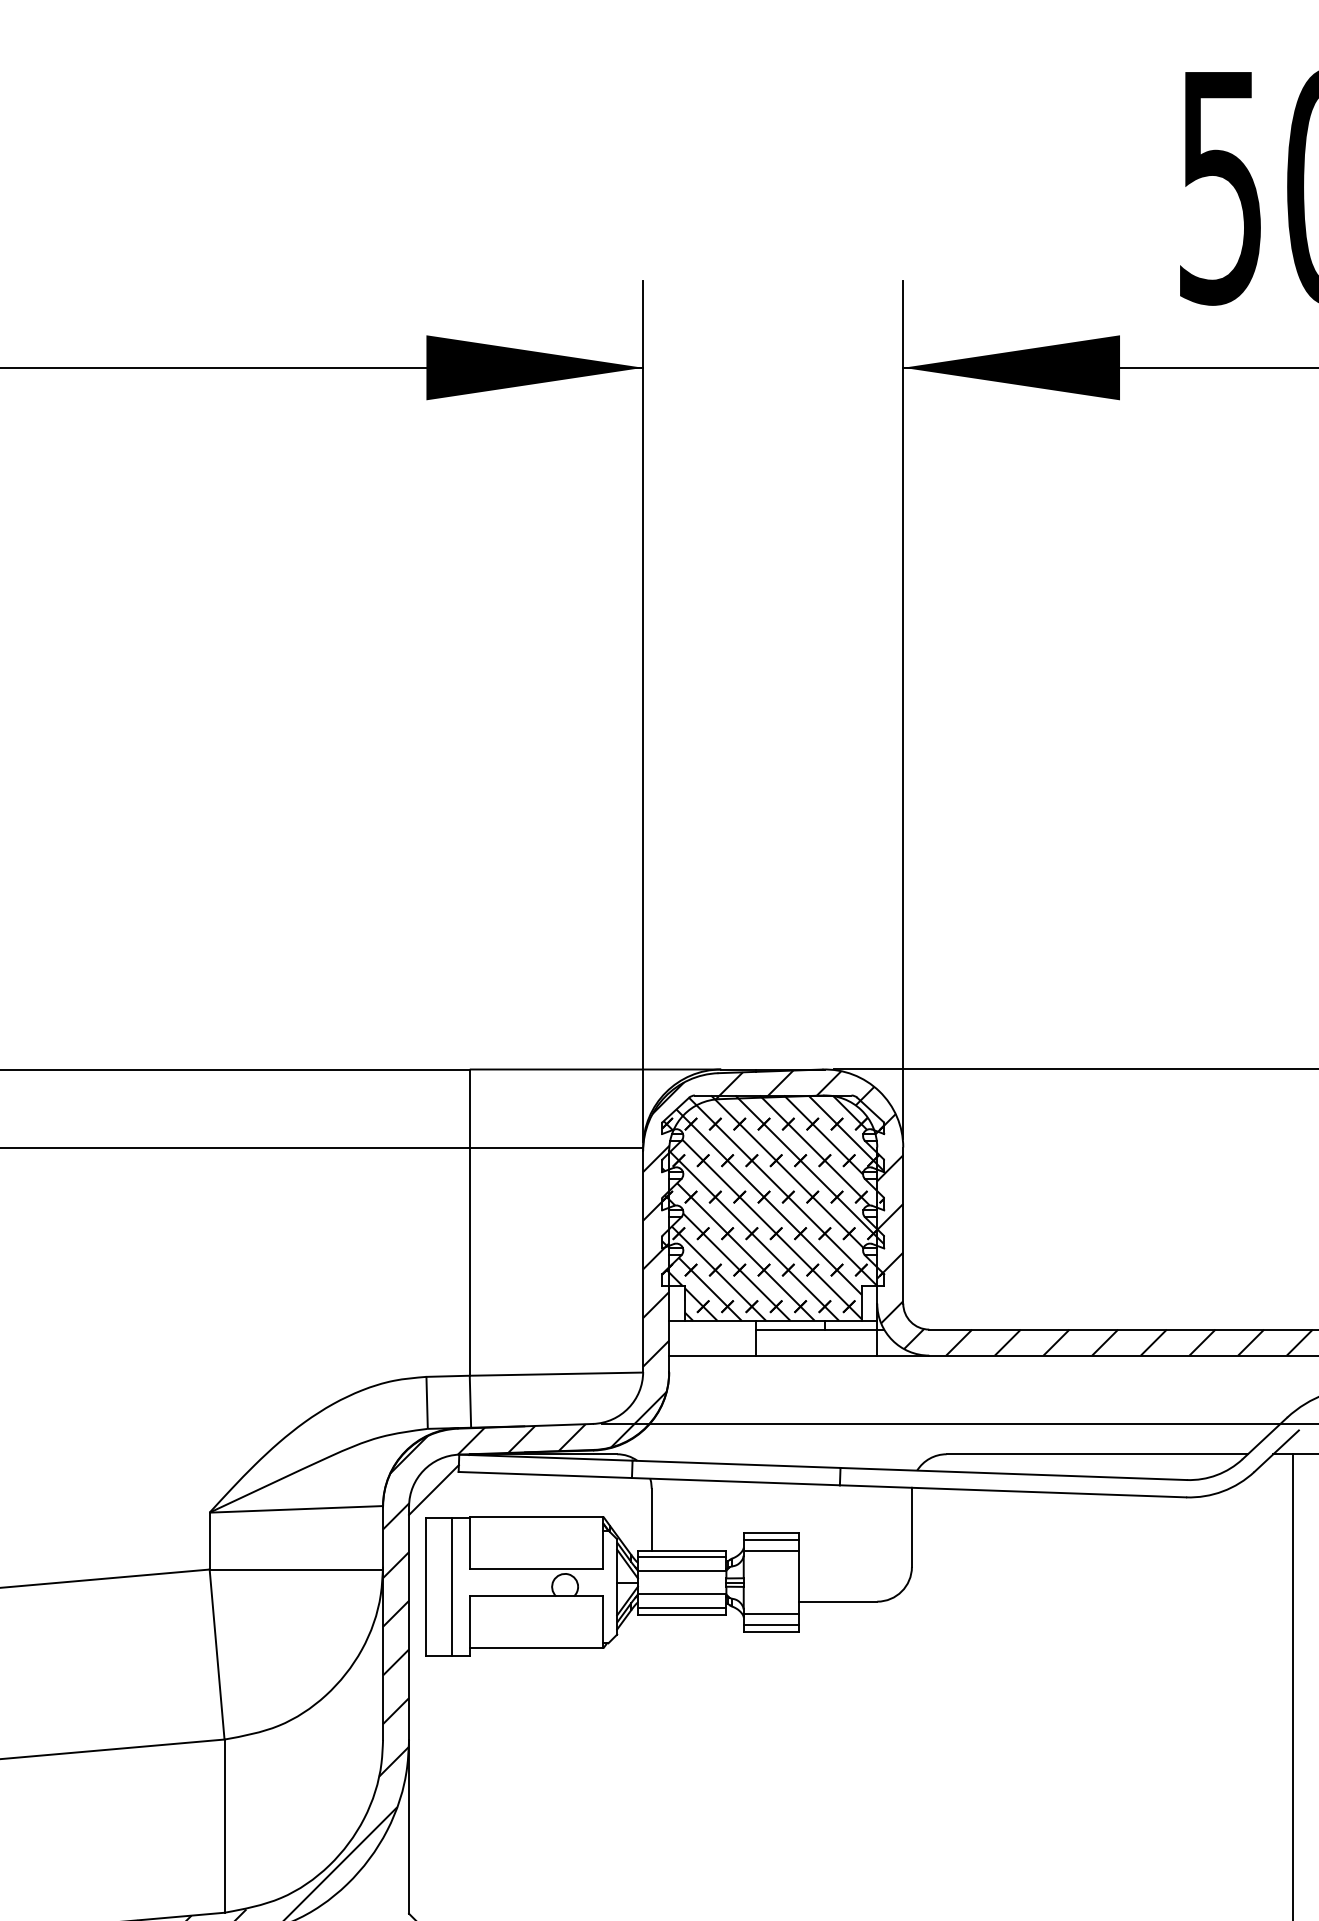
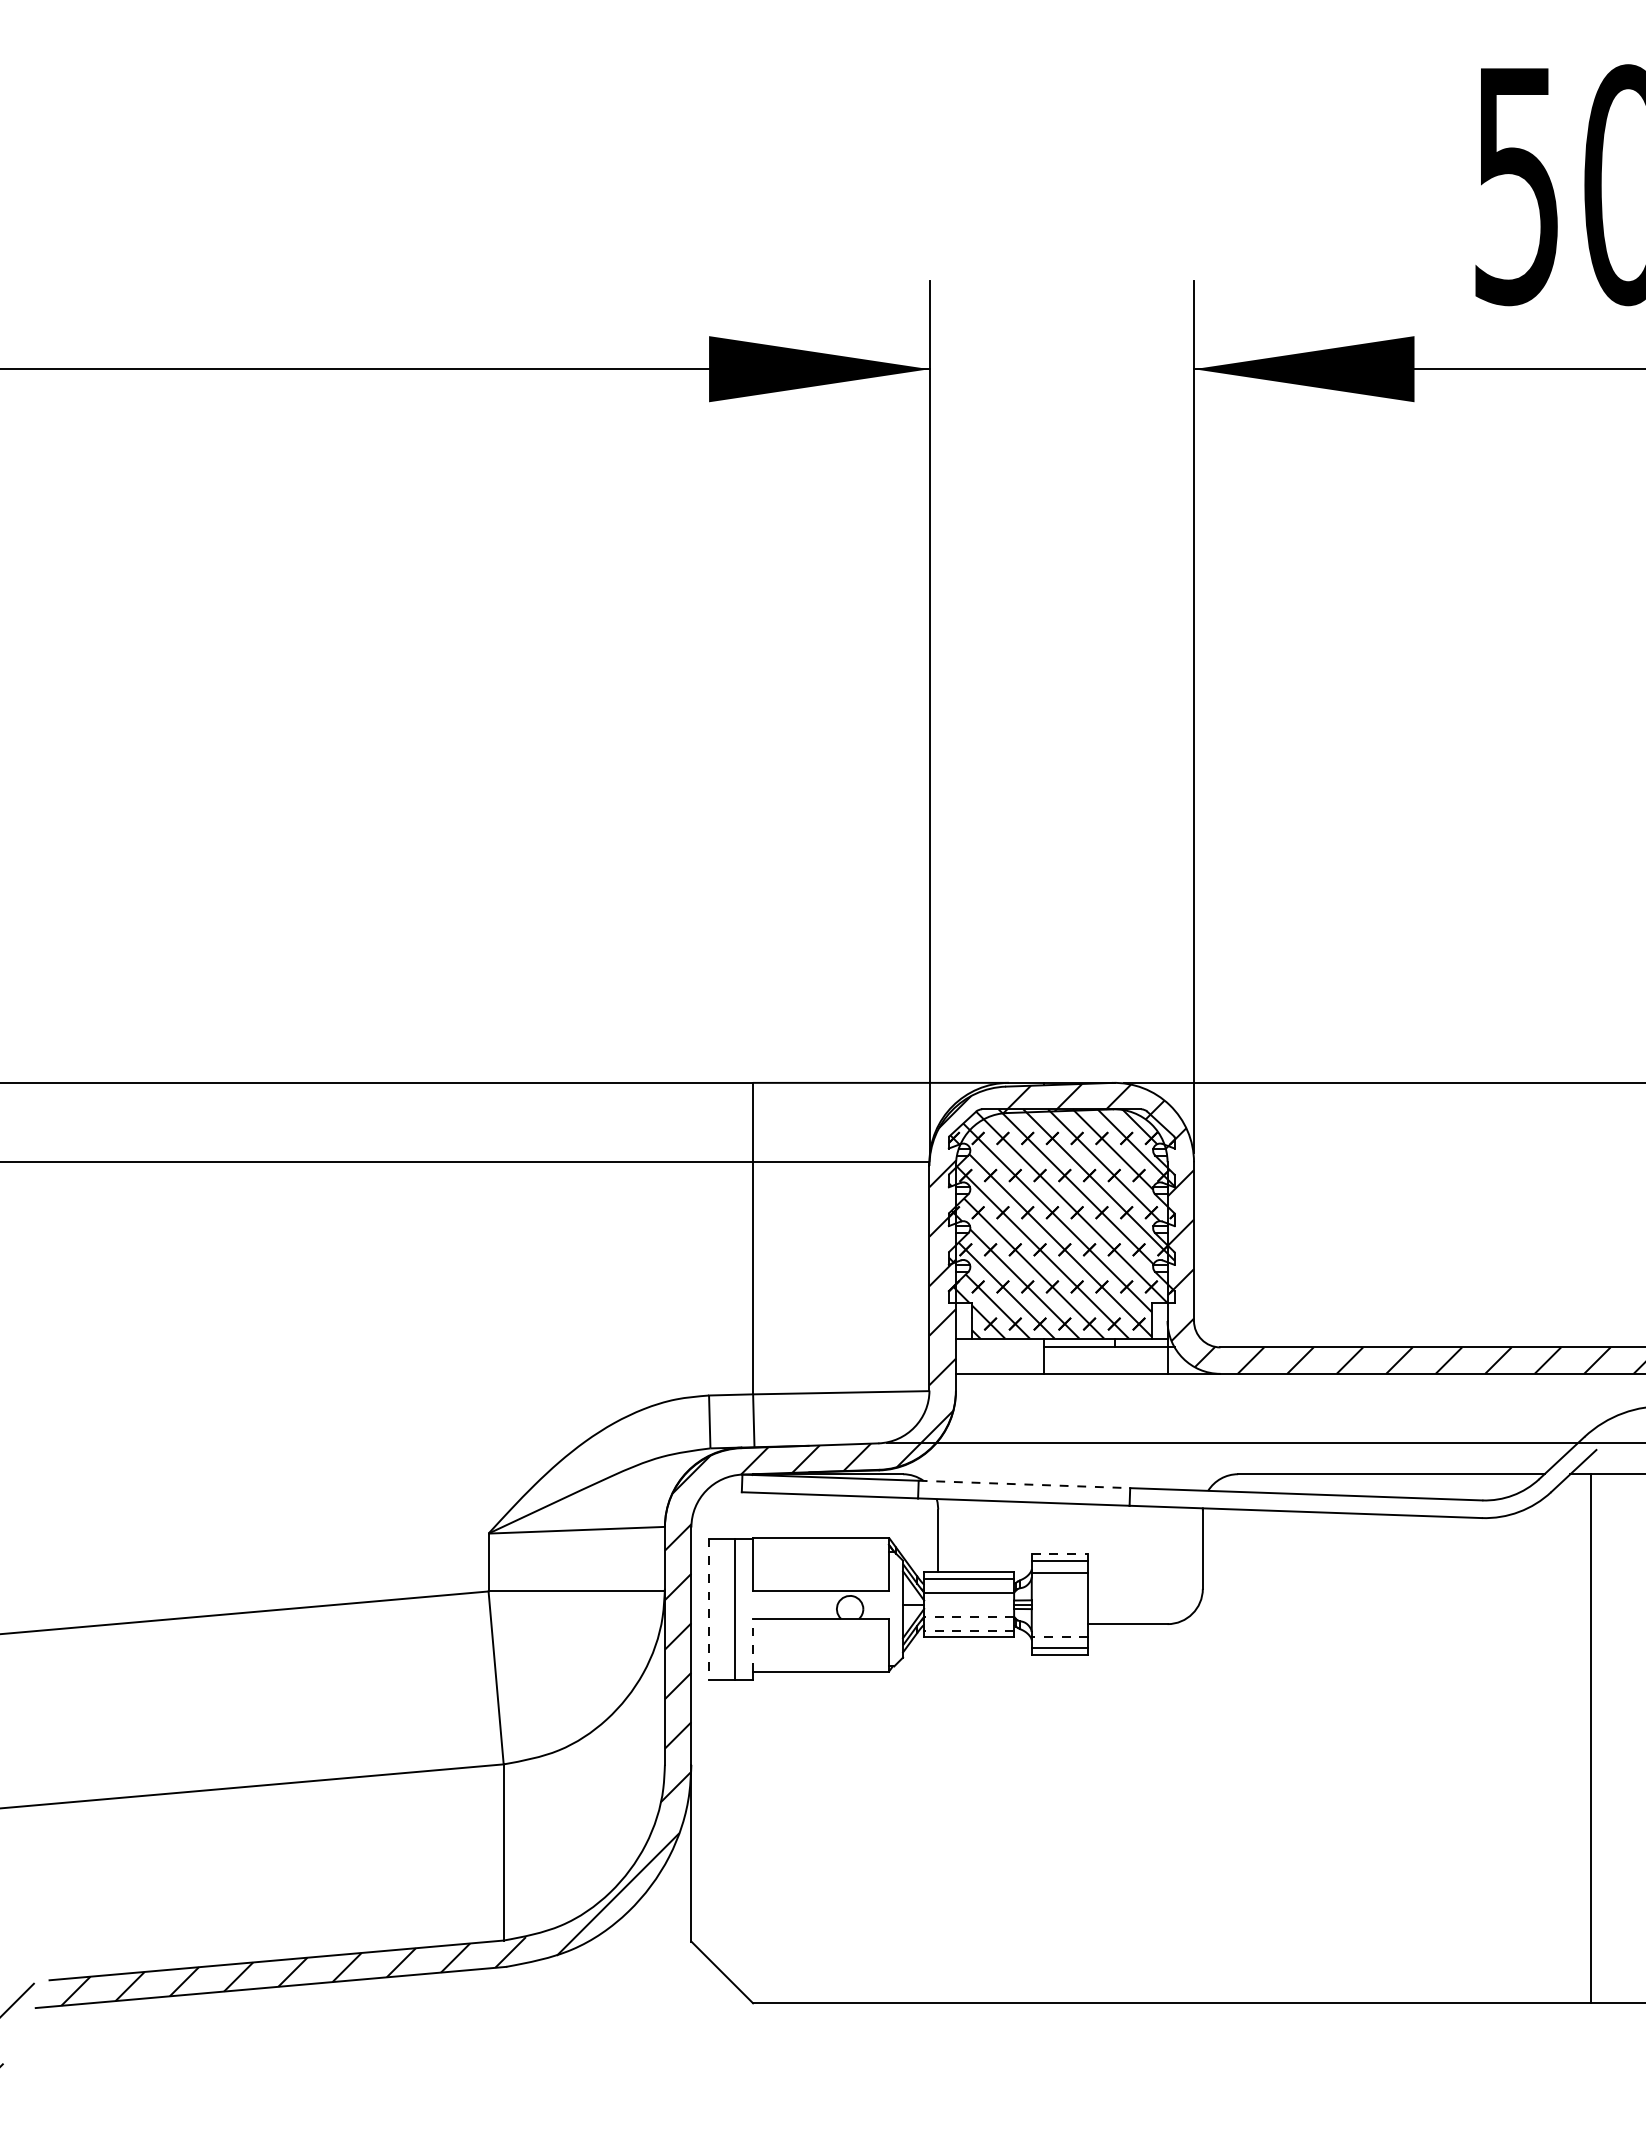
line: (736, 1464) -> (1024, 1484), solid -> dashed
line: (433, 1489) -> (716, 1510), removed
line: (771, 1533) -> (1060, 1554), solid -> dashed
line: (426, 1587) -> (709, 1609), solid -> dashed
line: (682, 1594) -> (969, 1616), solid -> dashed
line: (682, 1607) -> (969, 1630), solid -> dashed
line: (771, 1613) -> (1059, 1636), solid -> dashed
line: (470, 1621) -> (753, 1644), solid -> dashed

